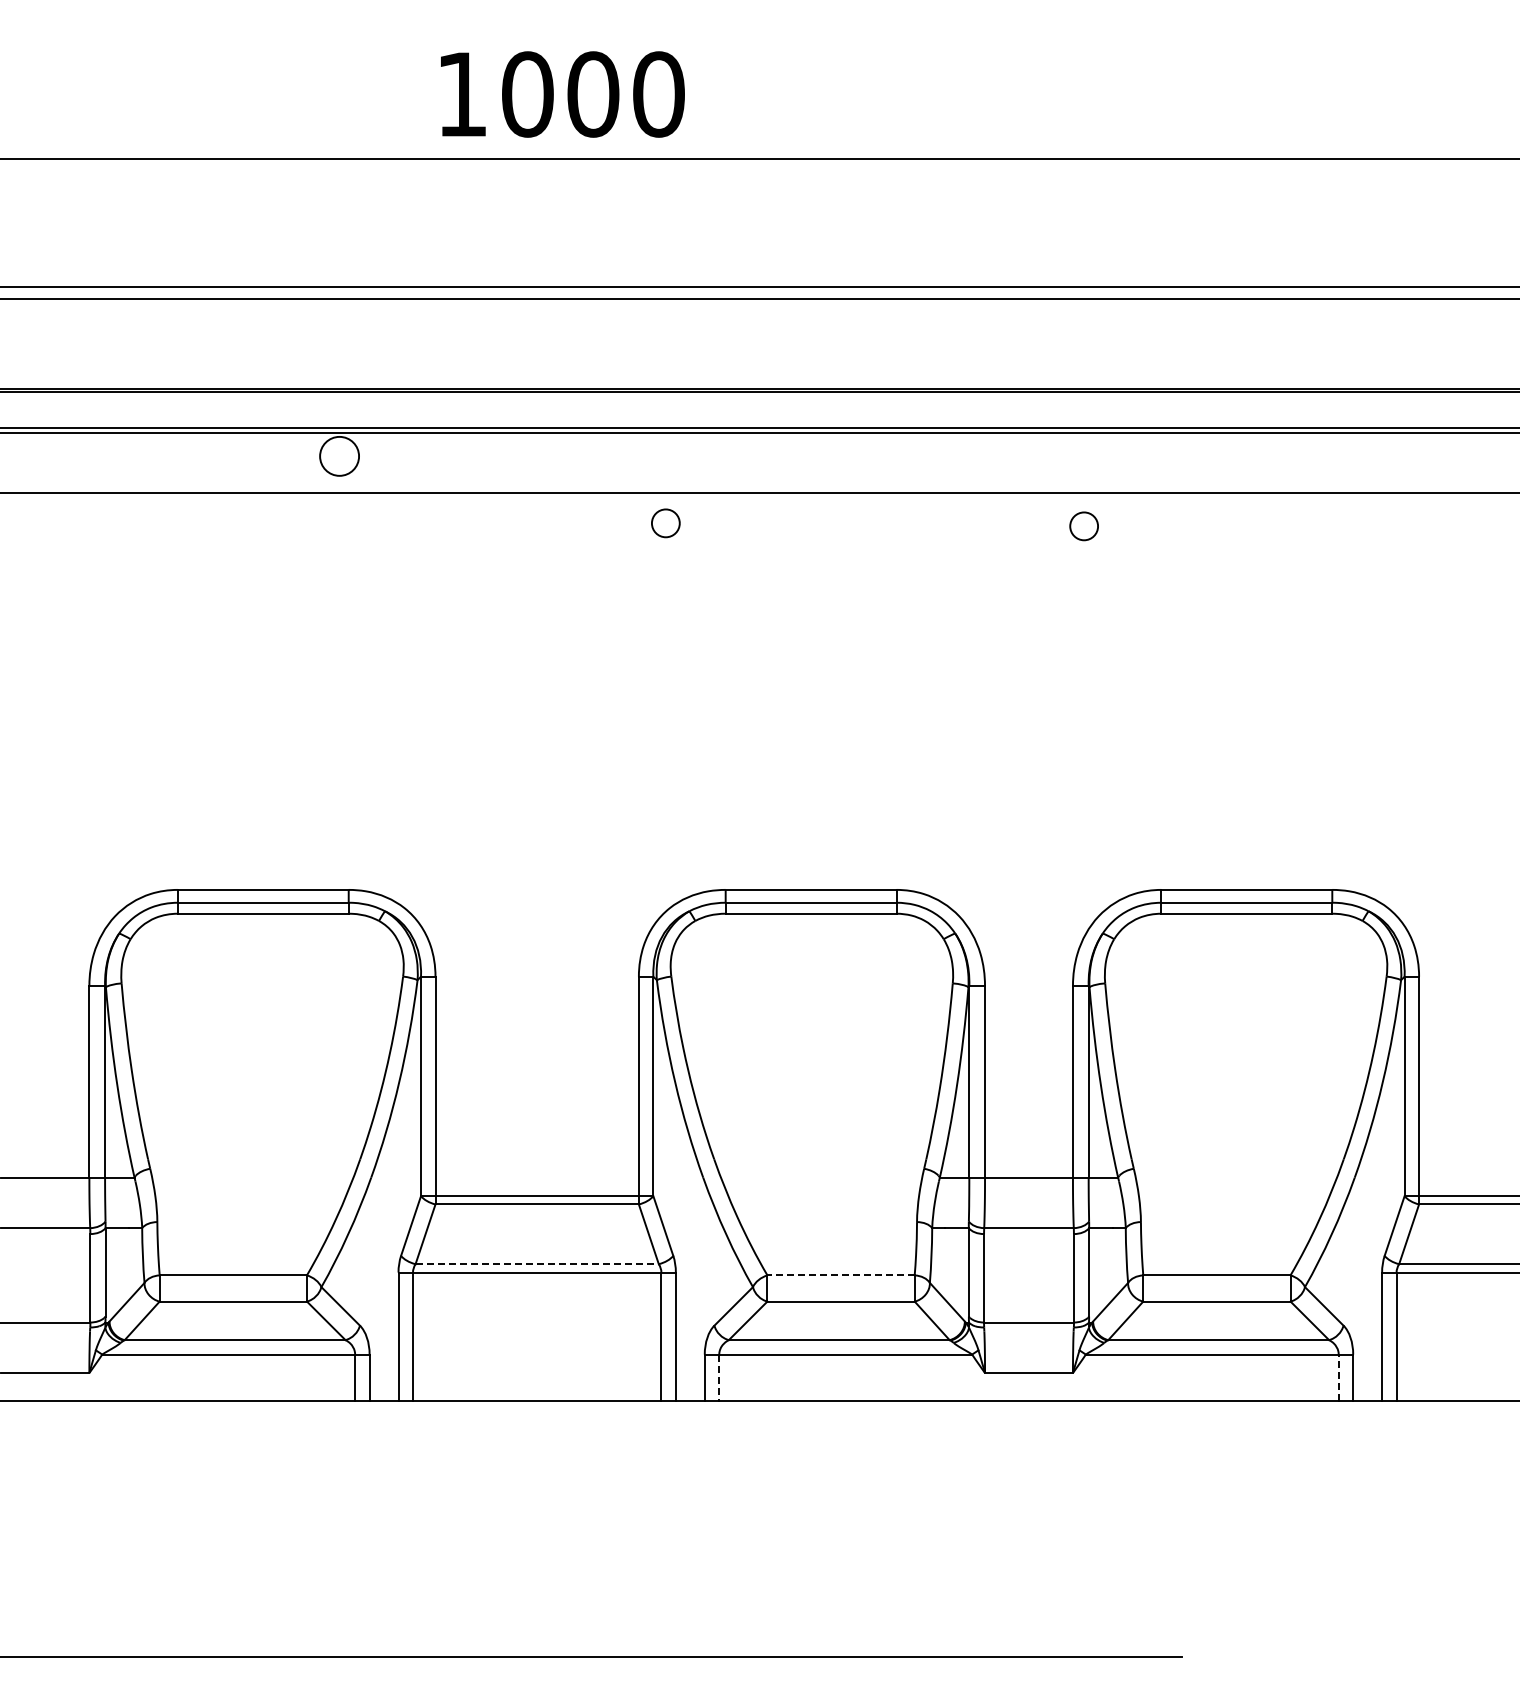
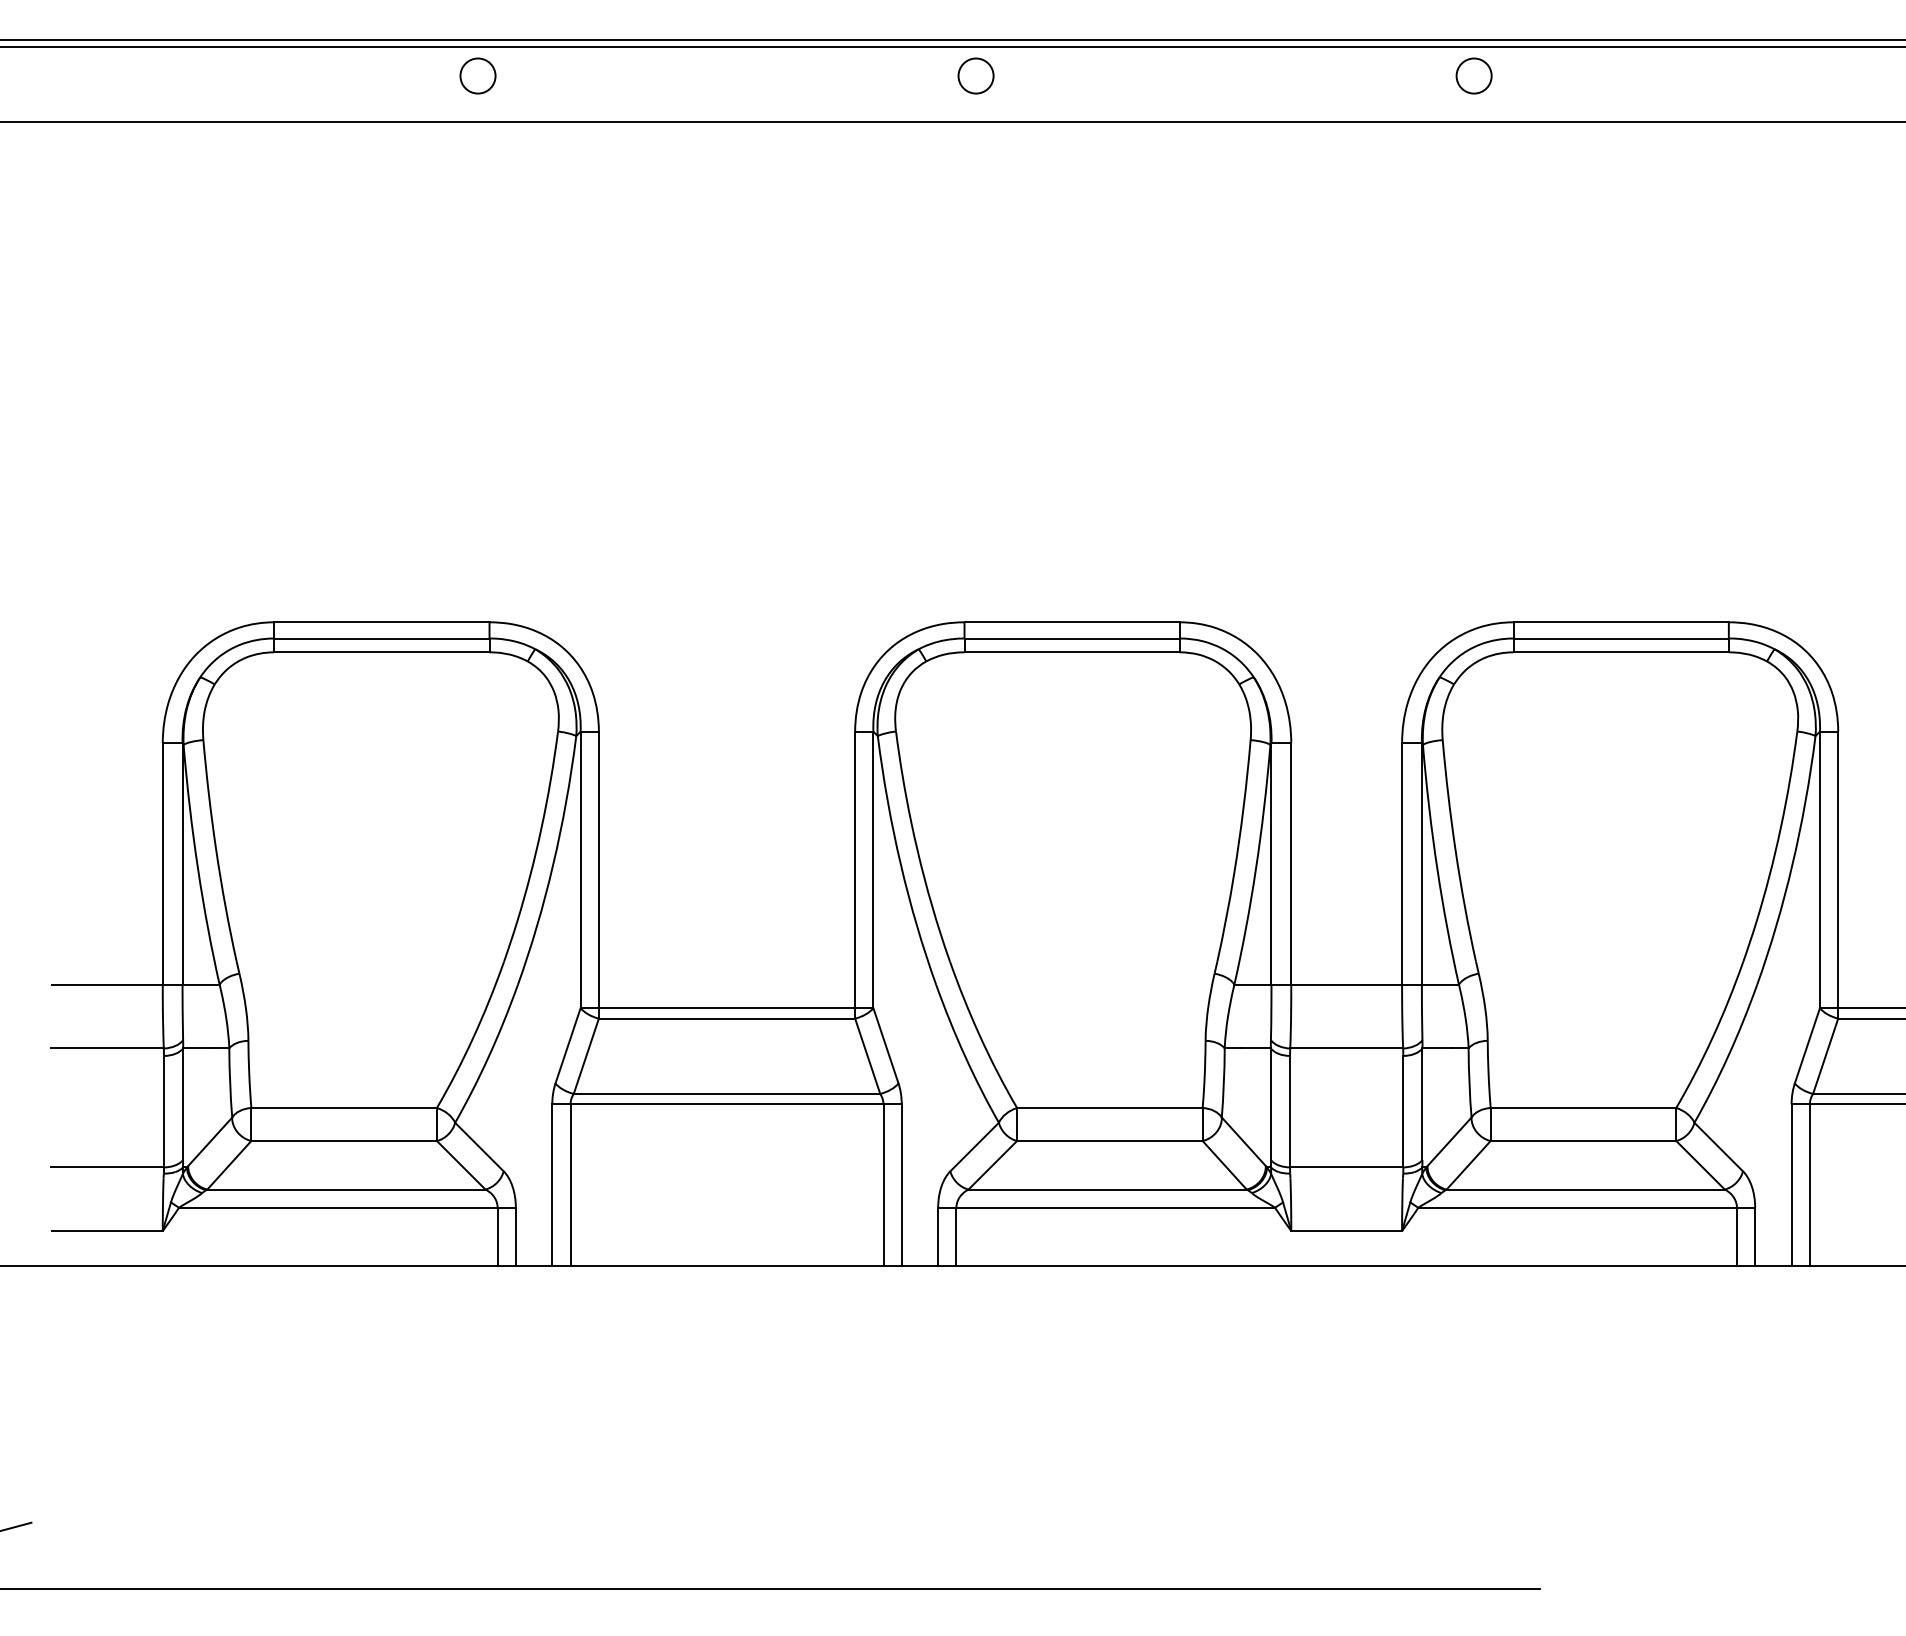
circle: (339, 456) -> (477, 76), size x0.71
circle: (665, 523) -> (975, 76), moved
circle: (1083, 526) -> (1473, 76), moved
line: (537, 1264) -> (727, 1094), dashed -> solid
line: (841, 1275) -> (1110, 1108), dashed -> solid
line: (1338, 1377) -> (1736, 1236), dashed -> solid
line: (719, 1378) -> (956, 1237), dashed -> solid

